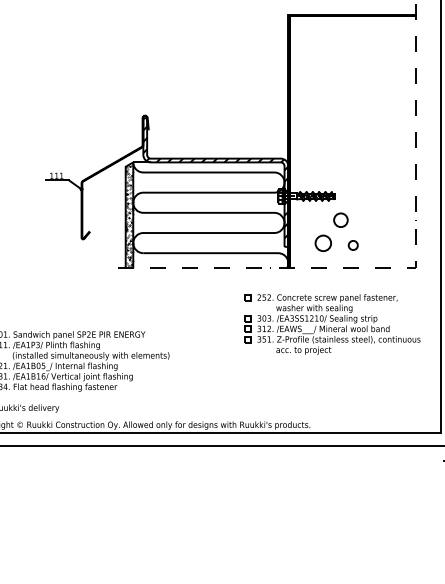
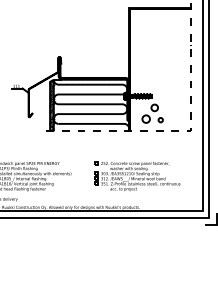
part: (332, 324) -> (137, 176), moved

